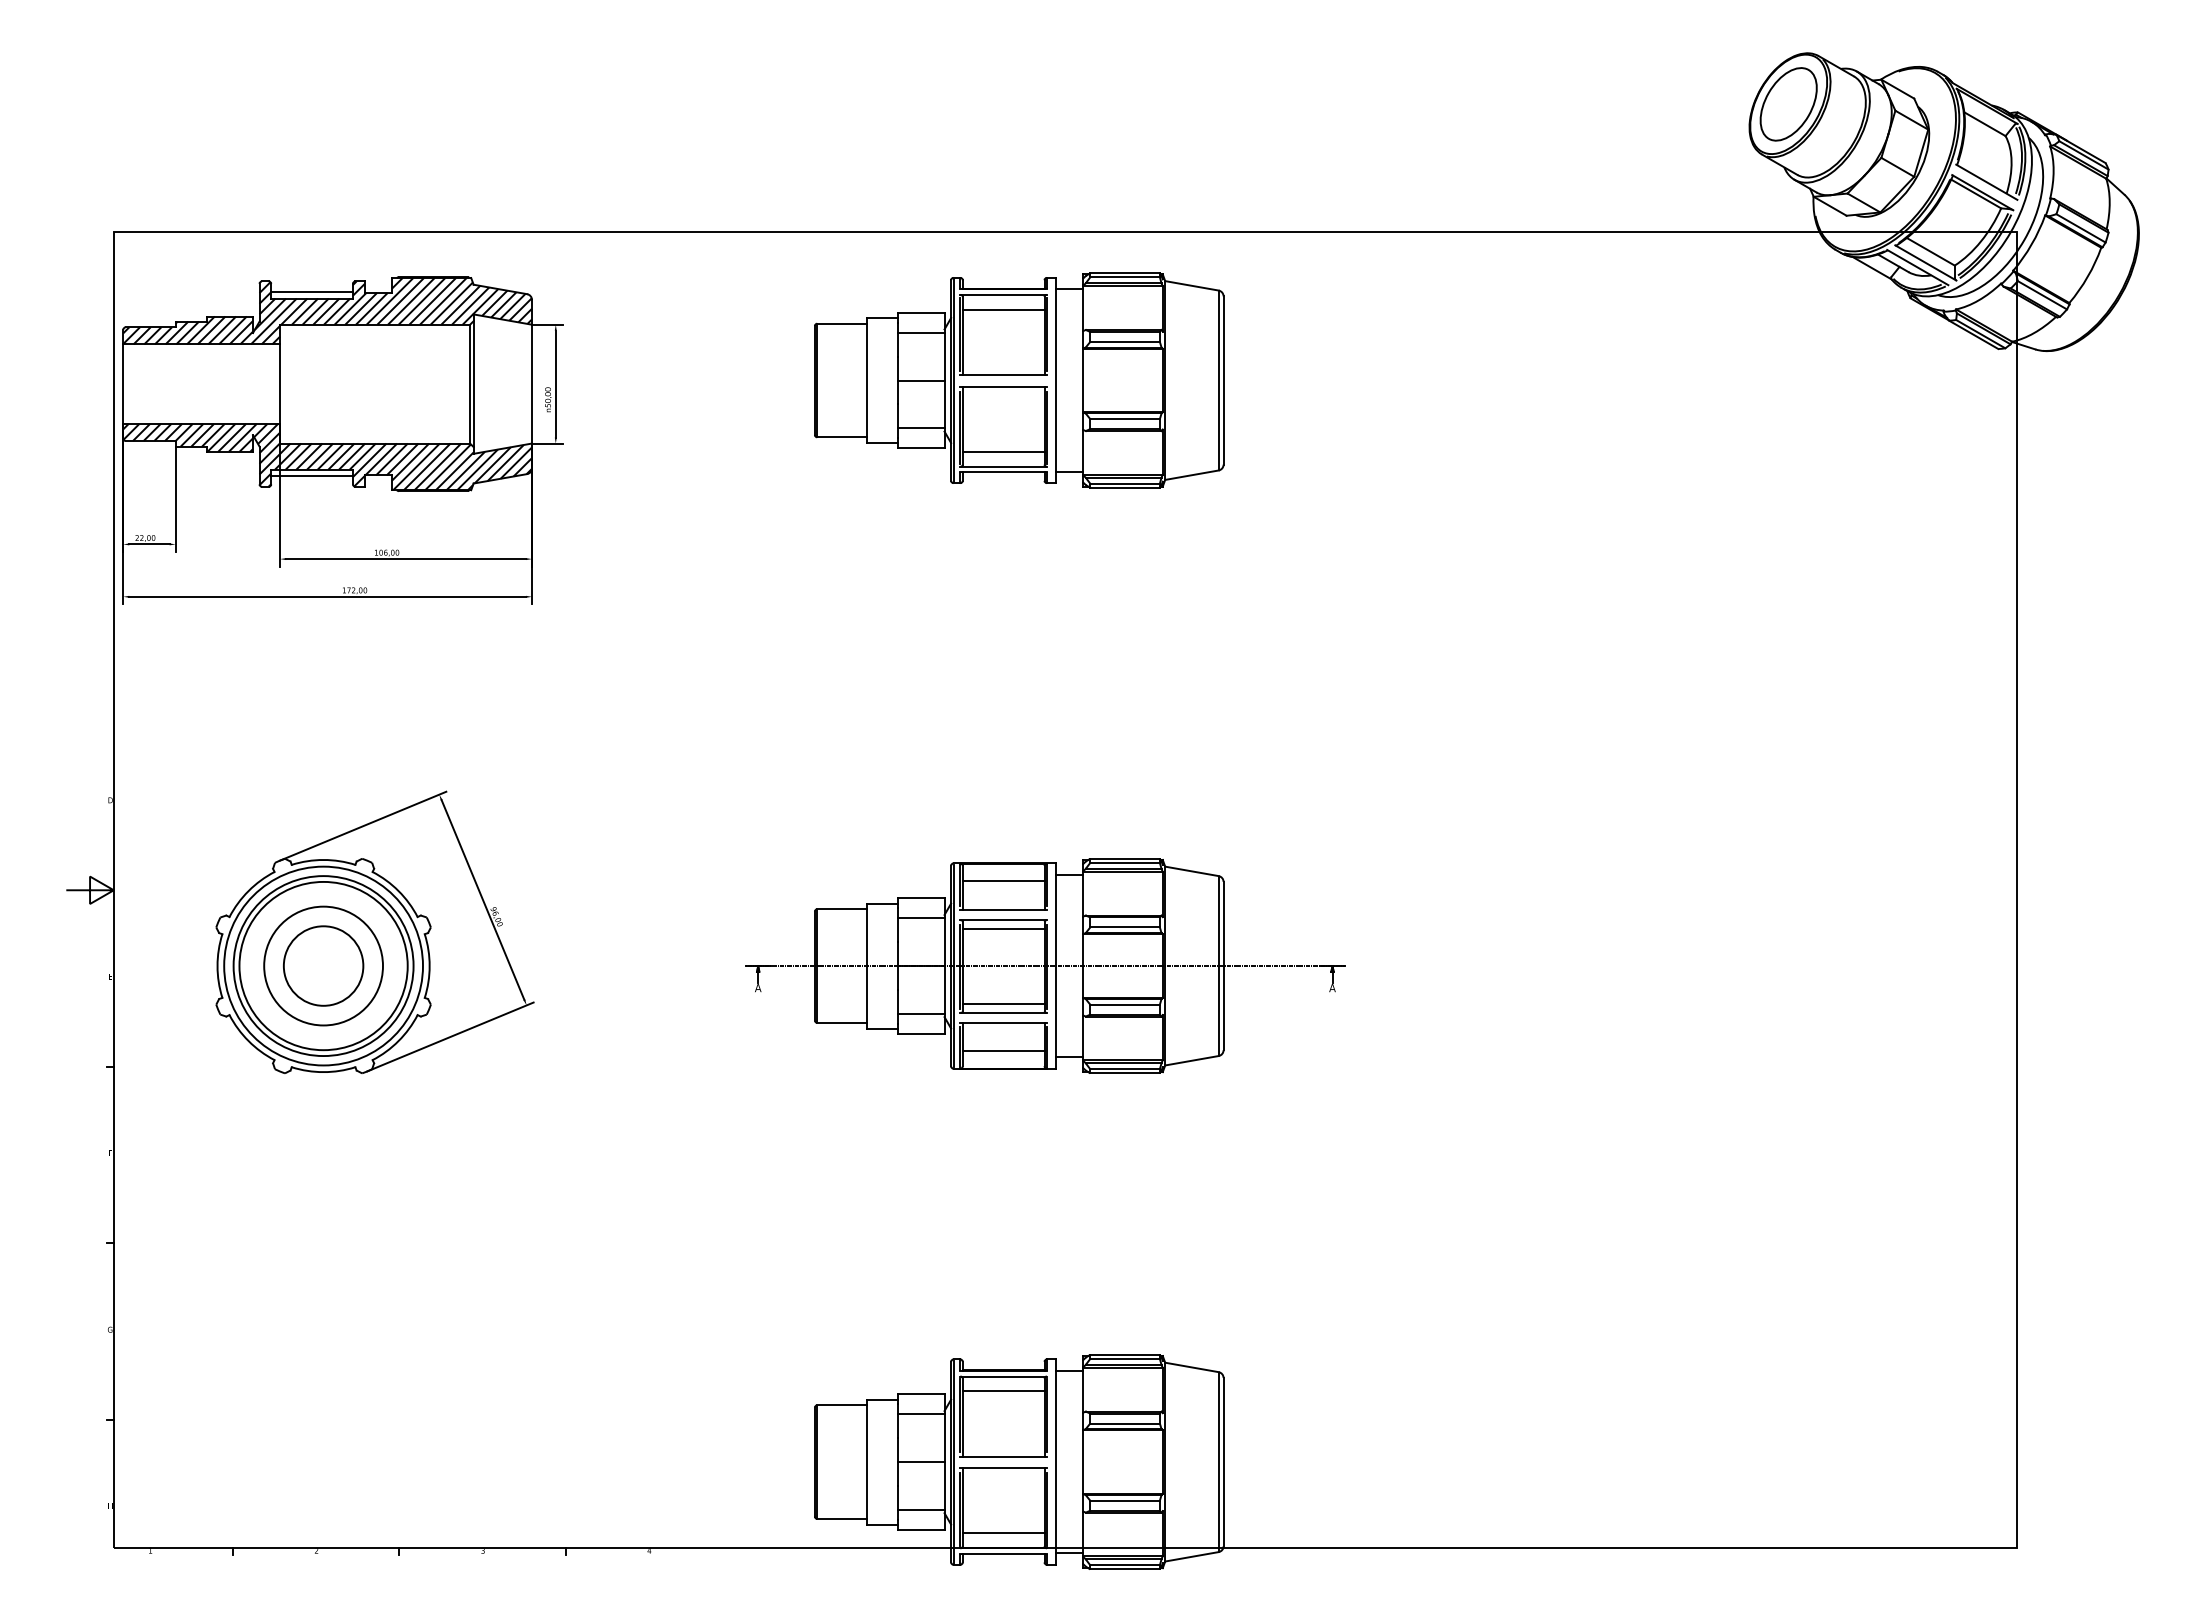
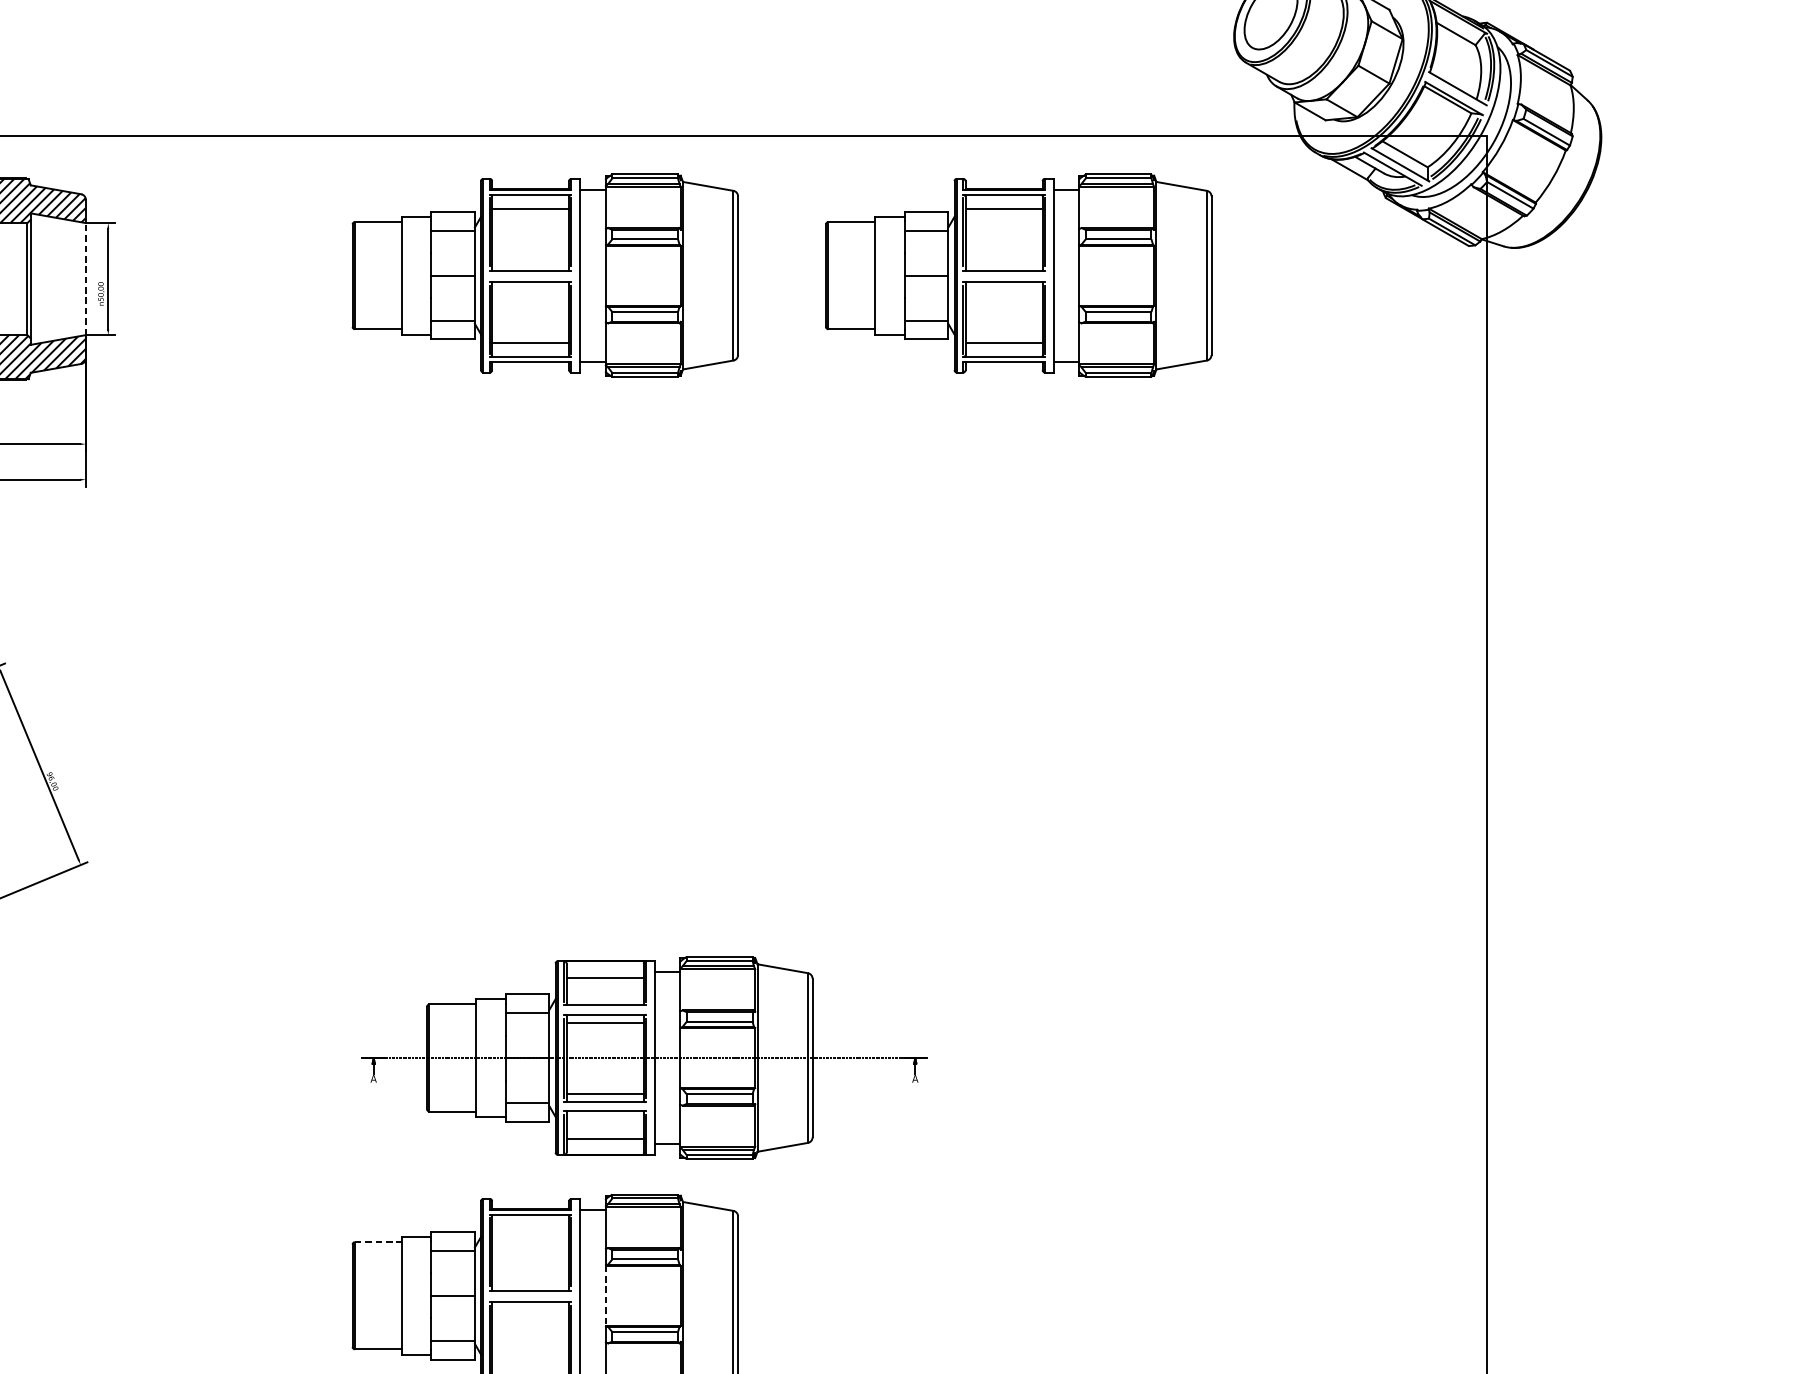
part: (1521, 380) -> (1019, 275), added
line: (532, 383) -> (86, 278), solid -> dashed
part: (1045, 965) -> (644, 1057), moved
line: (1003, 1391) -> (530, 1229), removed
line: (842, 1405) -> (378, 1242), solid -> dashed
line: (1083, 1462) -> (605, 1296), solid -> dashed
line: (1003, 1533) -> (530, 1363), removed

